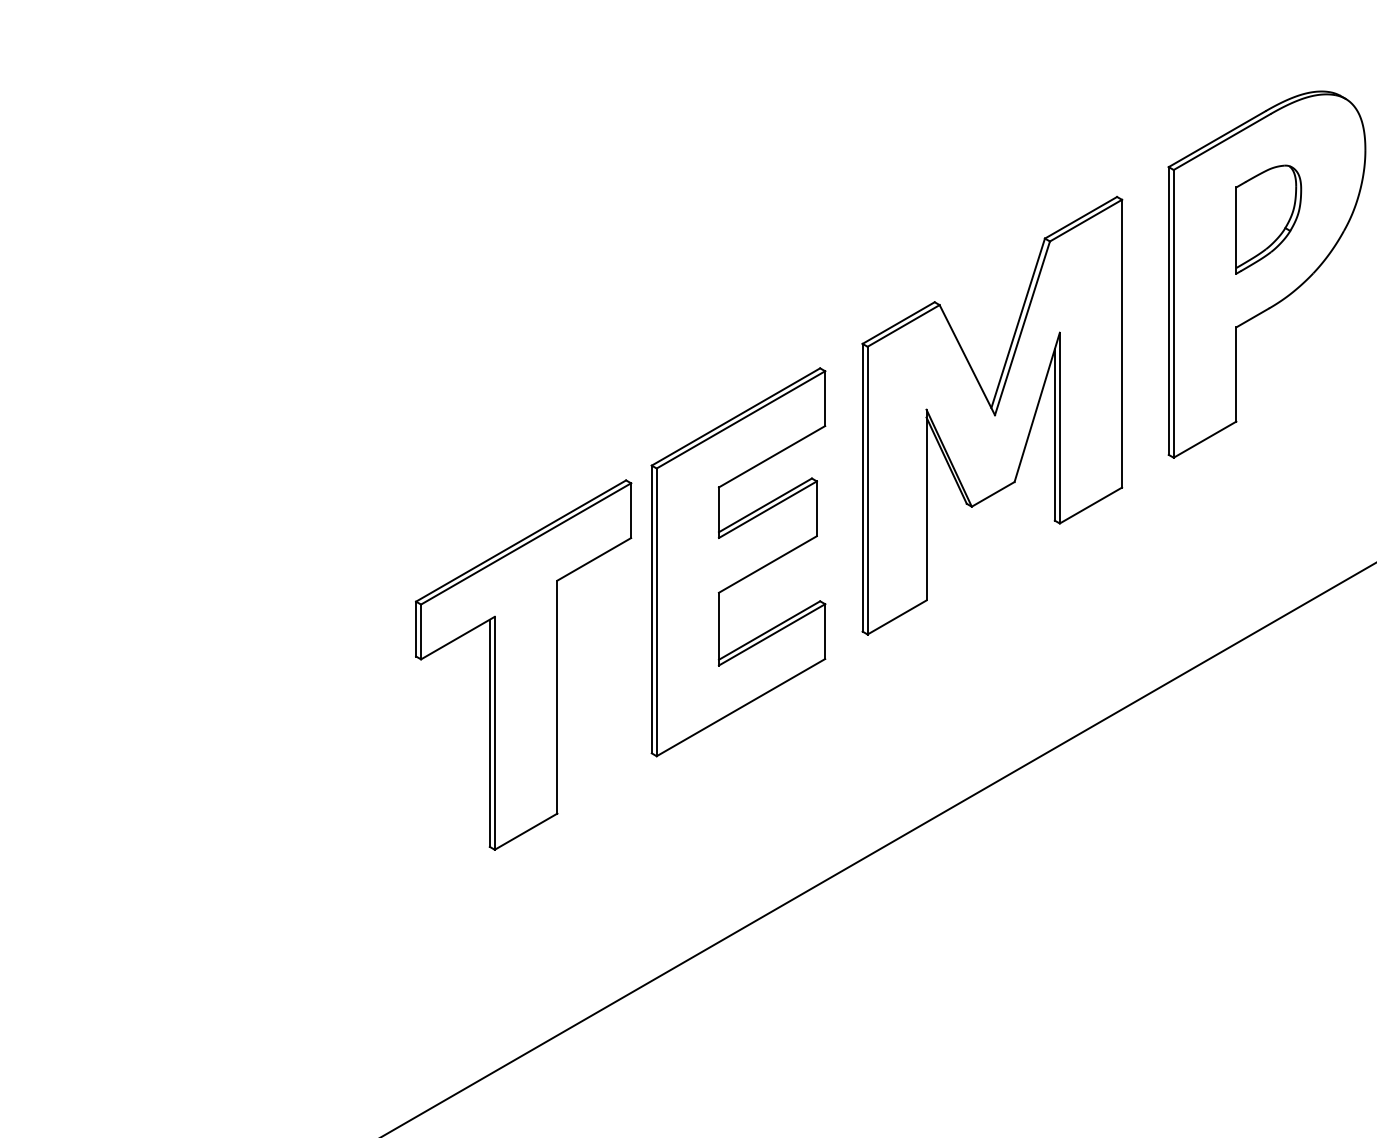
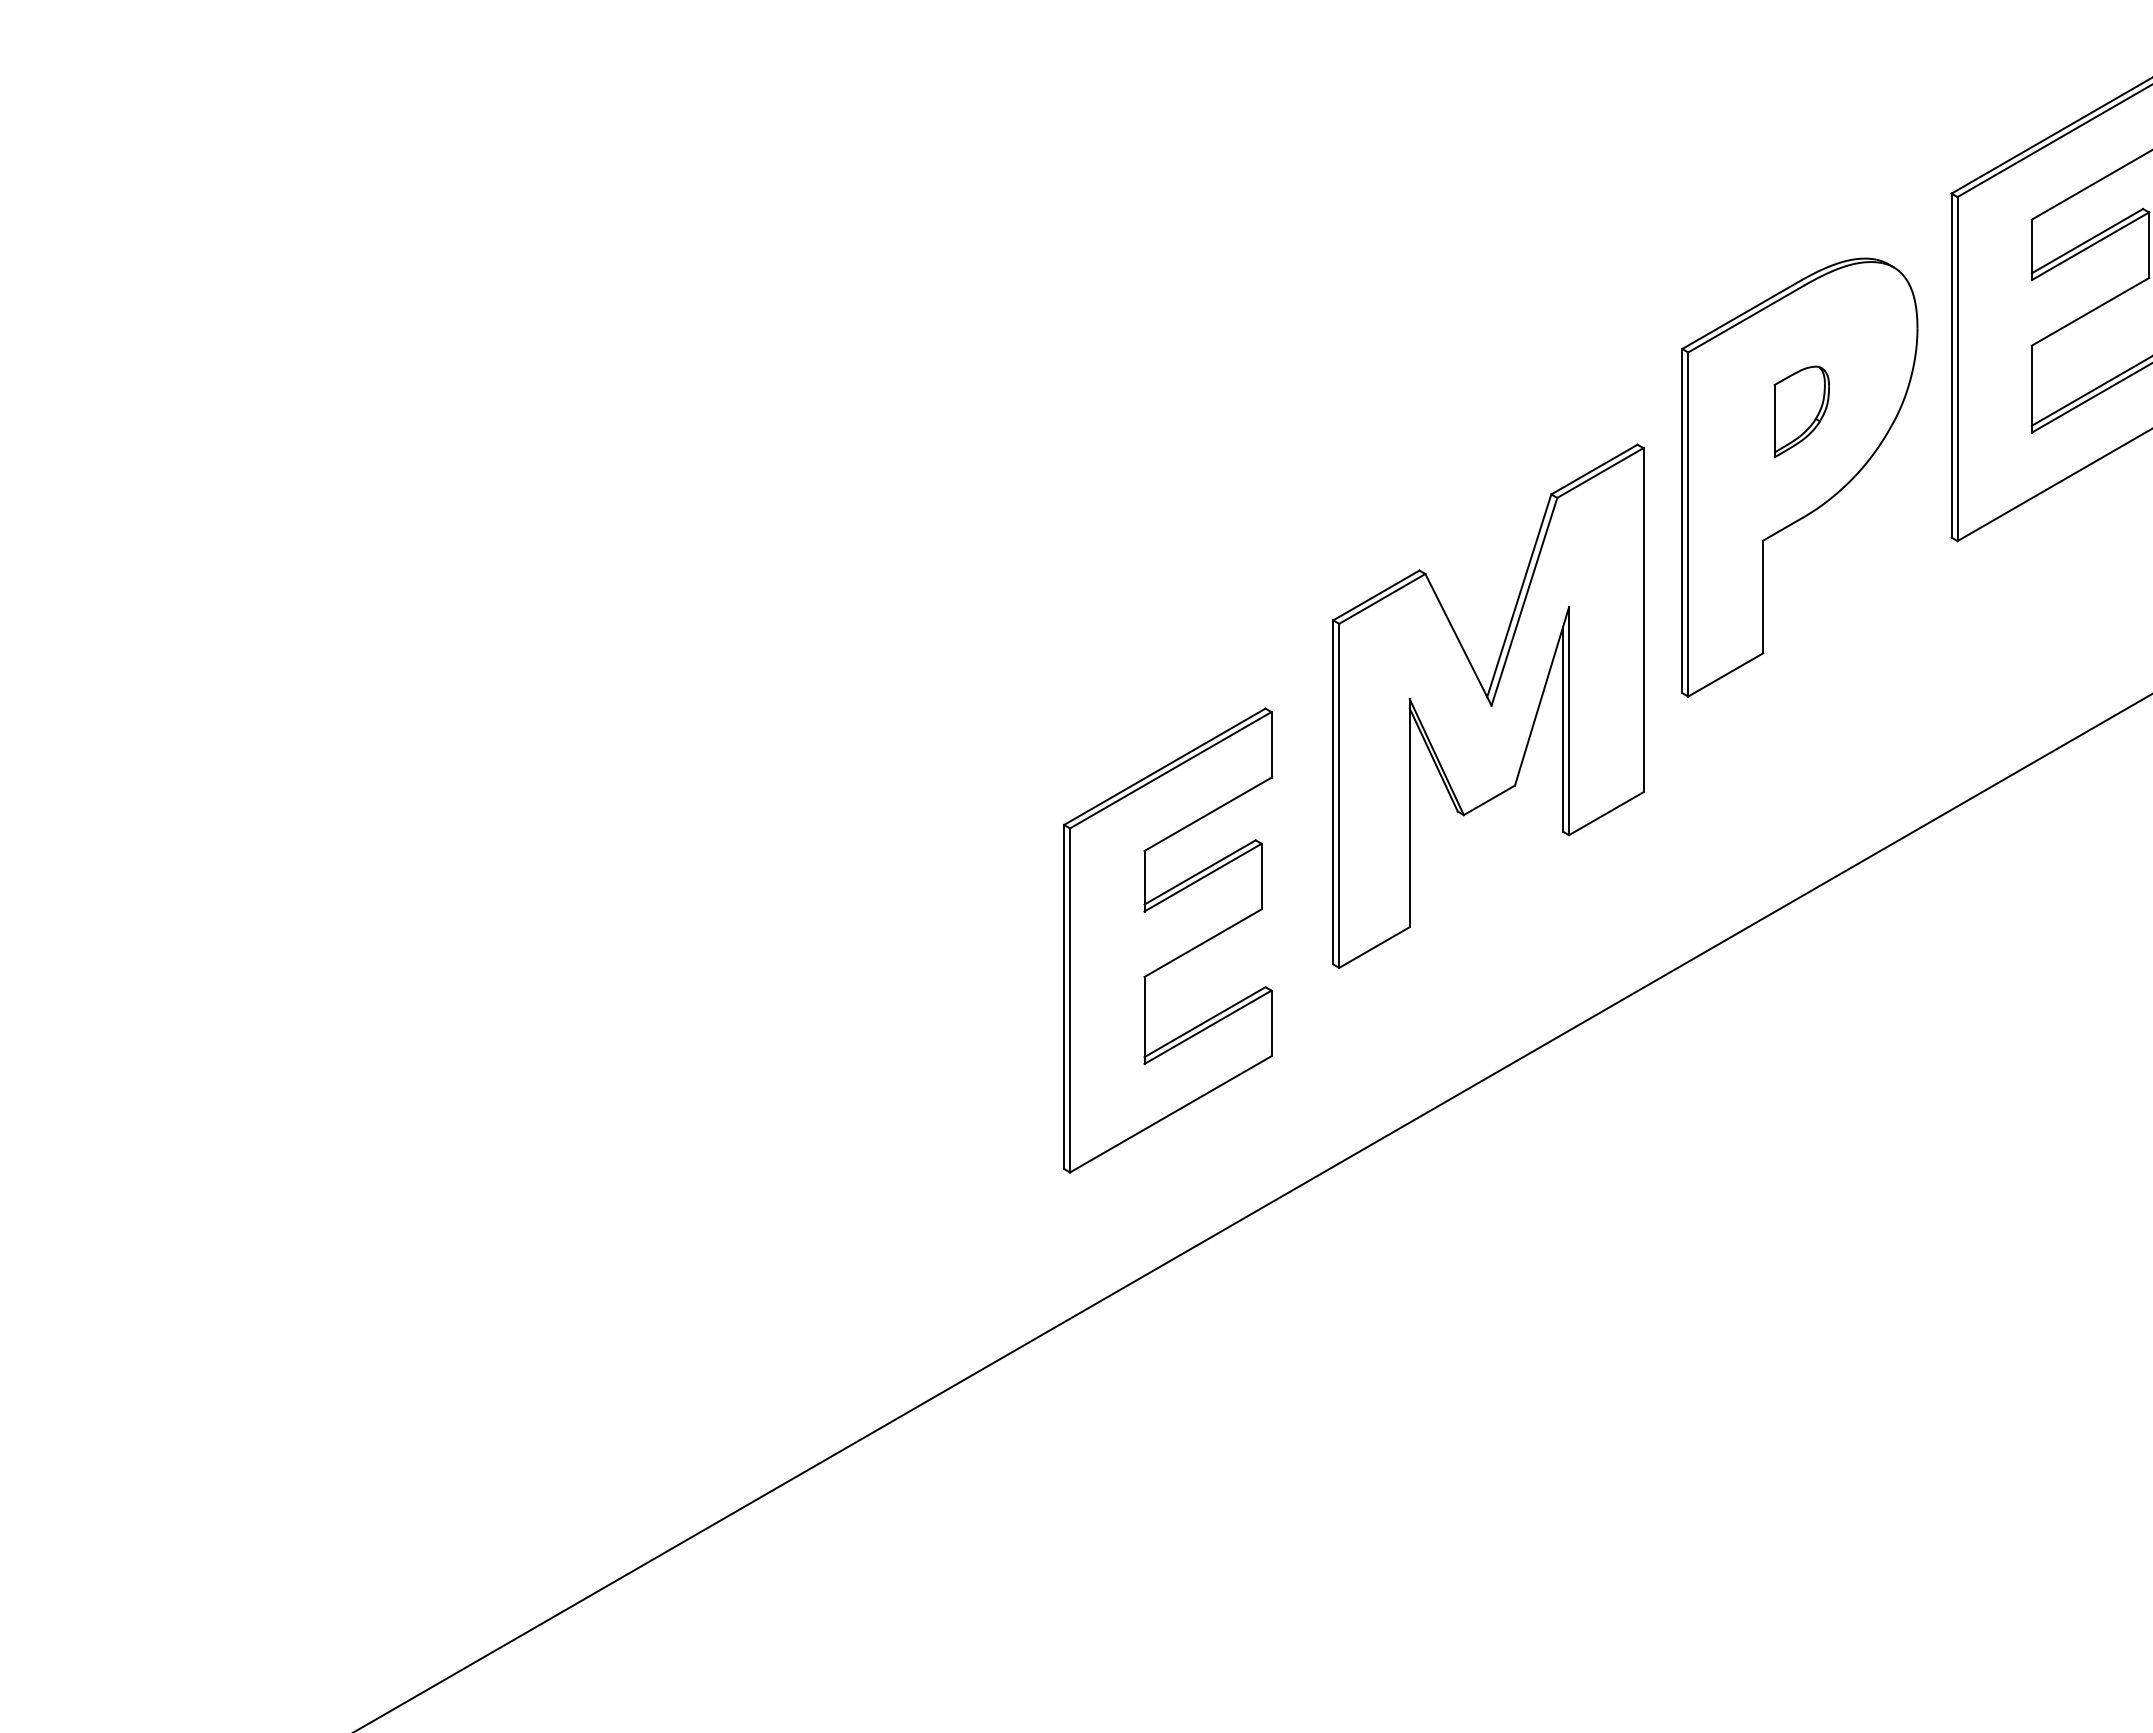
part: (1268, 219) -> (1801, 411), size x0.7
part: (992, 415) -> (1488, 705), moved
part: (738, 562) -> (1167, 940), moved
part: (523, 665) -> (910, 944), removed

